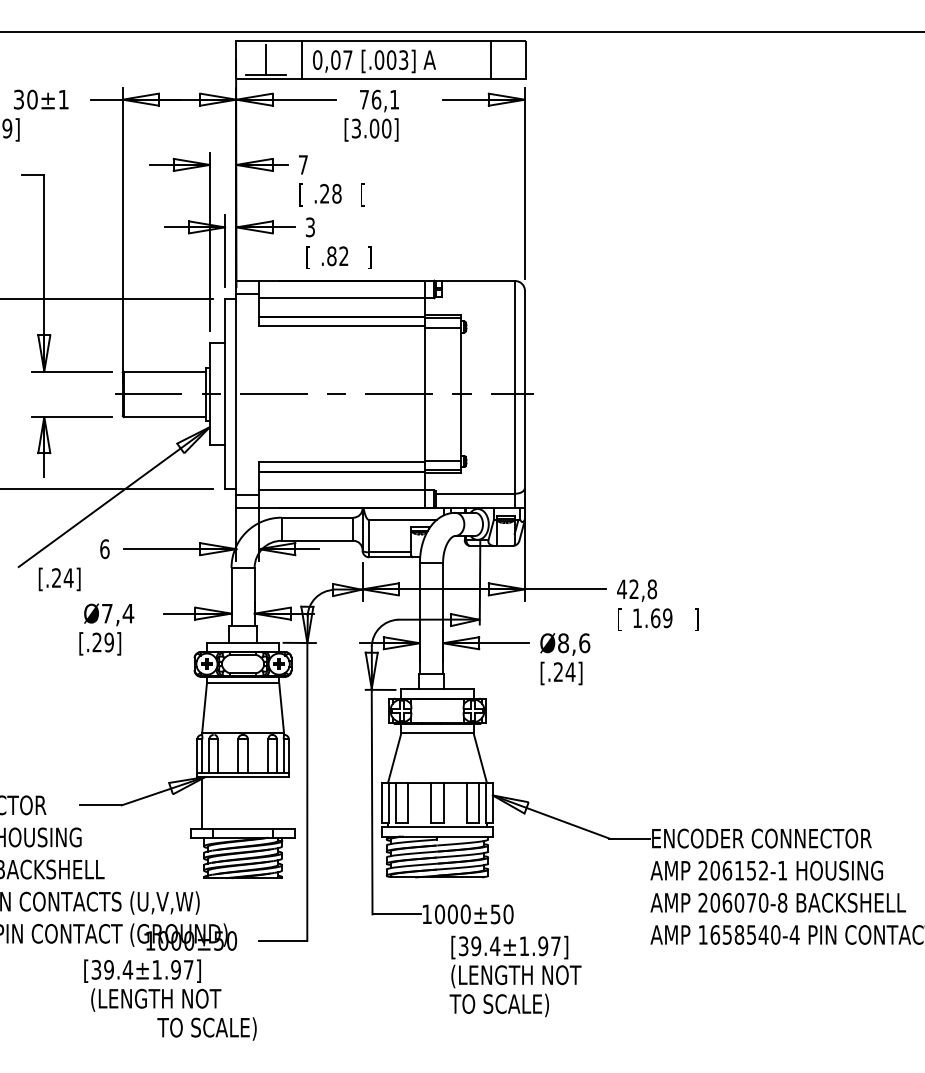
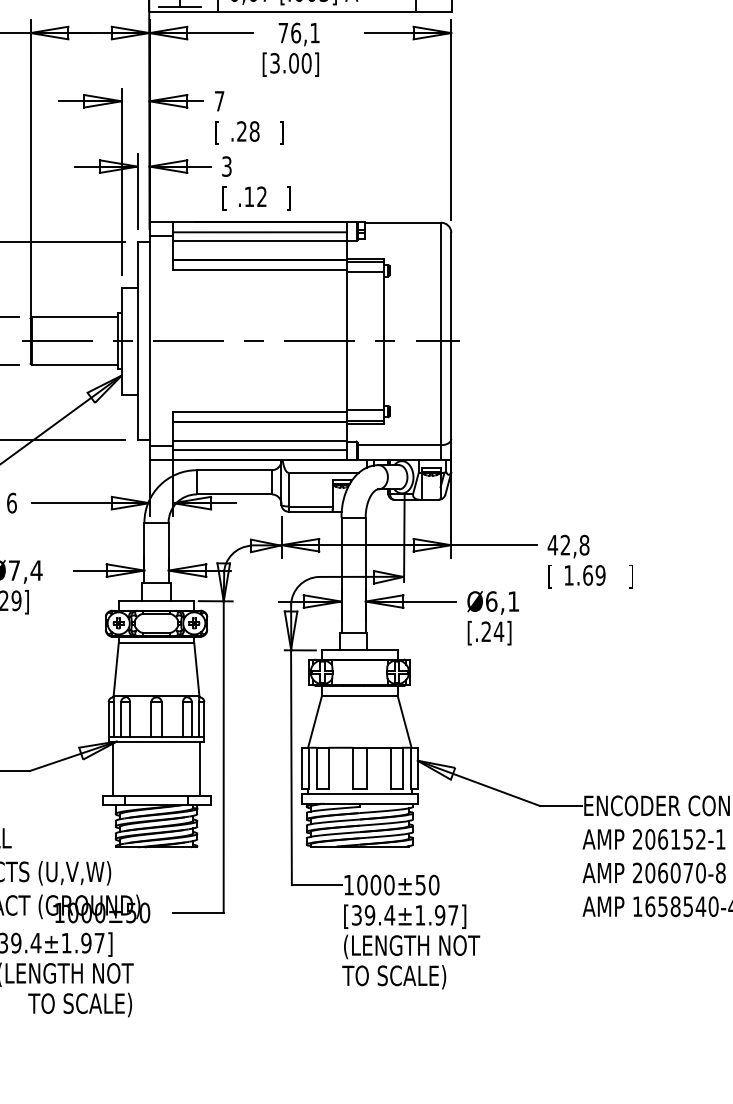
text: (362, 194) -> (281, 132), [ -> ]
text: (331, 256) -> (248, 197), .82 -> .12
line: (341, 290) -> (259, 232), added
line: (341, 498) -> (259, 450), added
text: (574, 643) -> (503, 601), Ø8,6 -> Ø6,1
line: (284, 802) -> (199, 768), added
text: (515, 976) -> (411, 946), moved
text: (206, 1028) -> (79, 1004), moved

